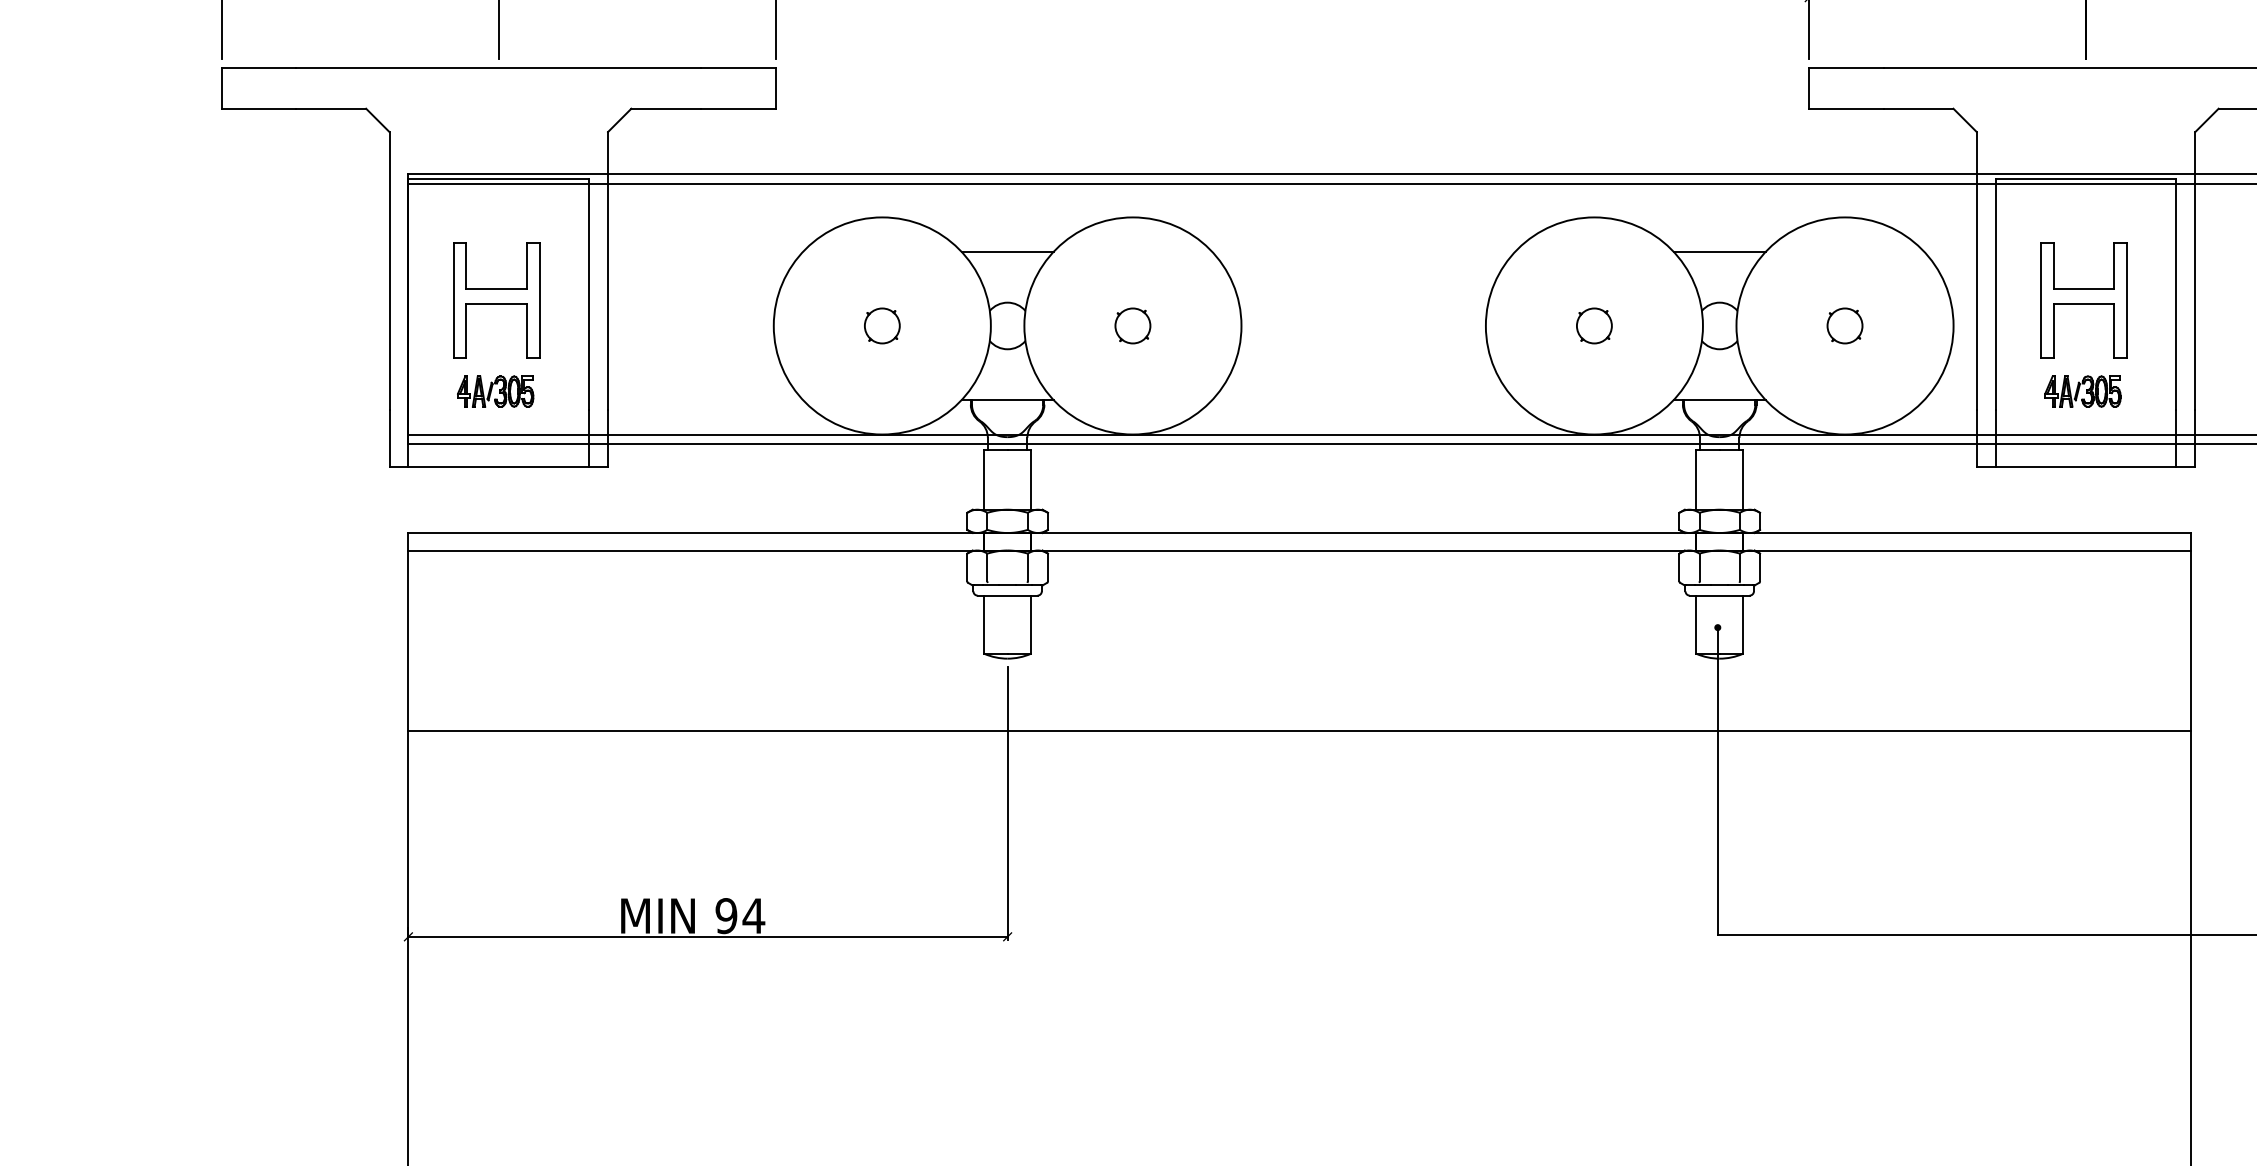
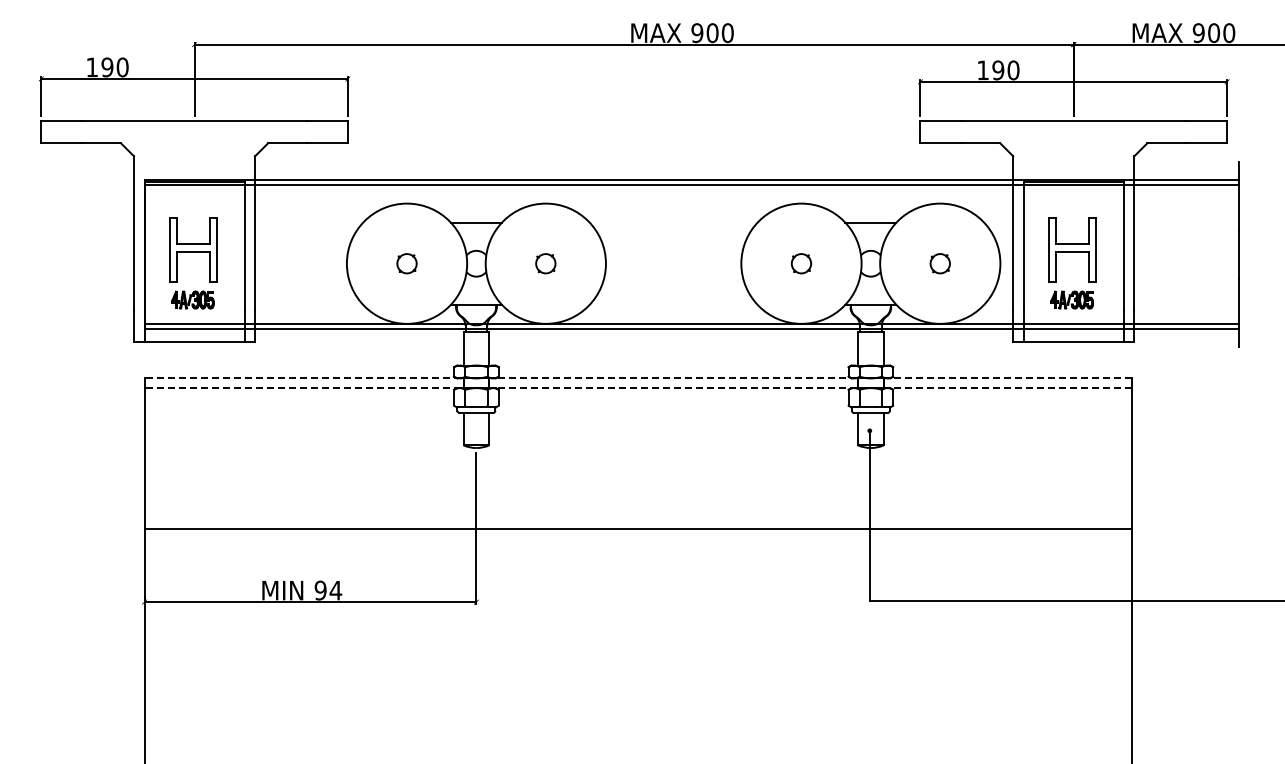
line: (1300, 533) -> (638, 378), solid -> dashed
line: (1300, 551) -> (638, 388), solid -> dashed
line: (1300, 729) -> (638, 528), moved

